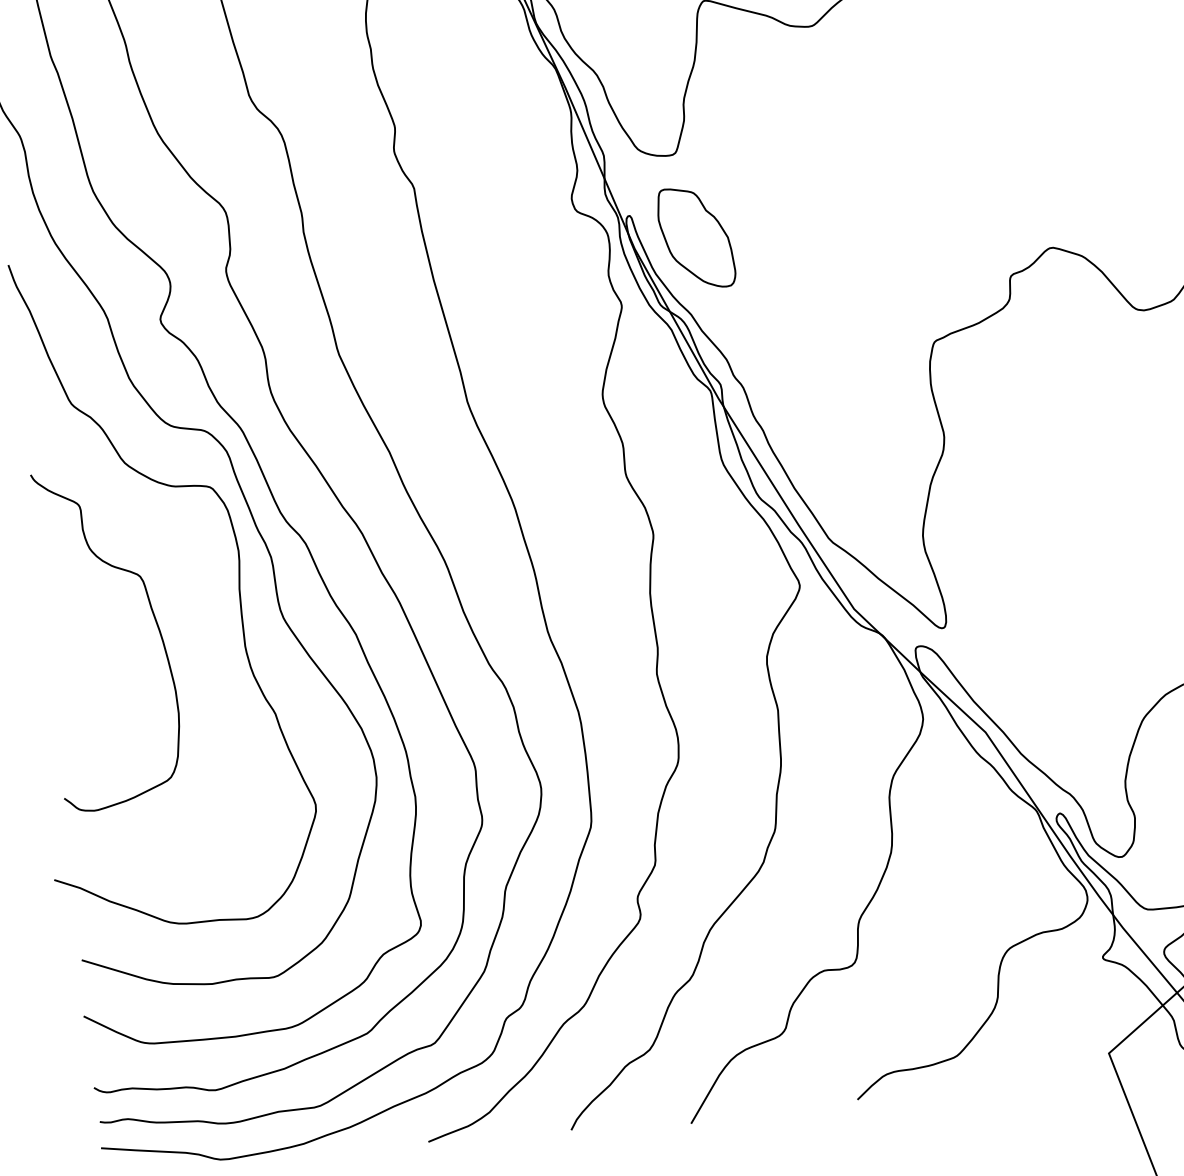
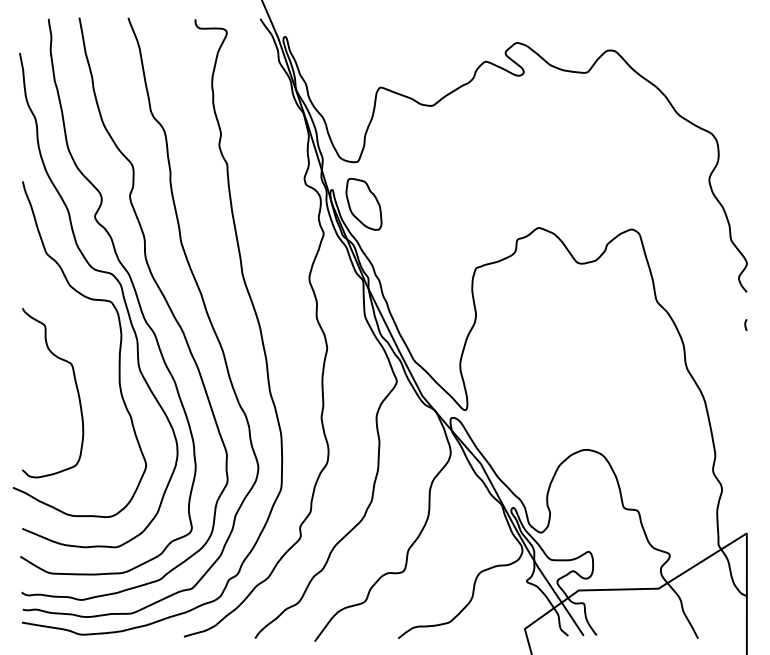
curve: (155, 627) -> (76, 390), moved

